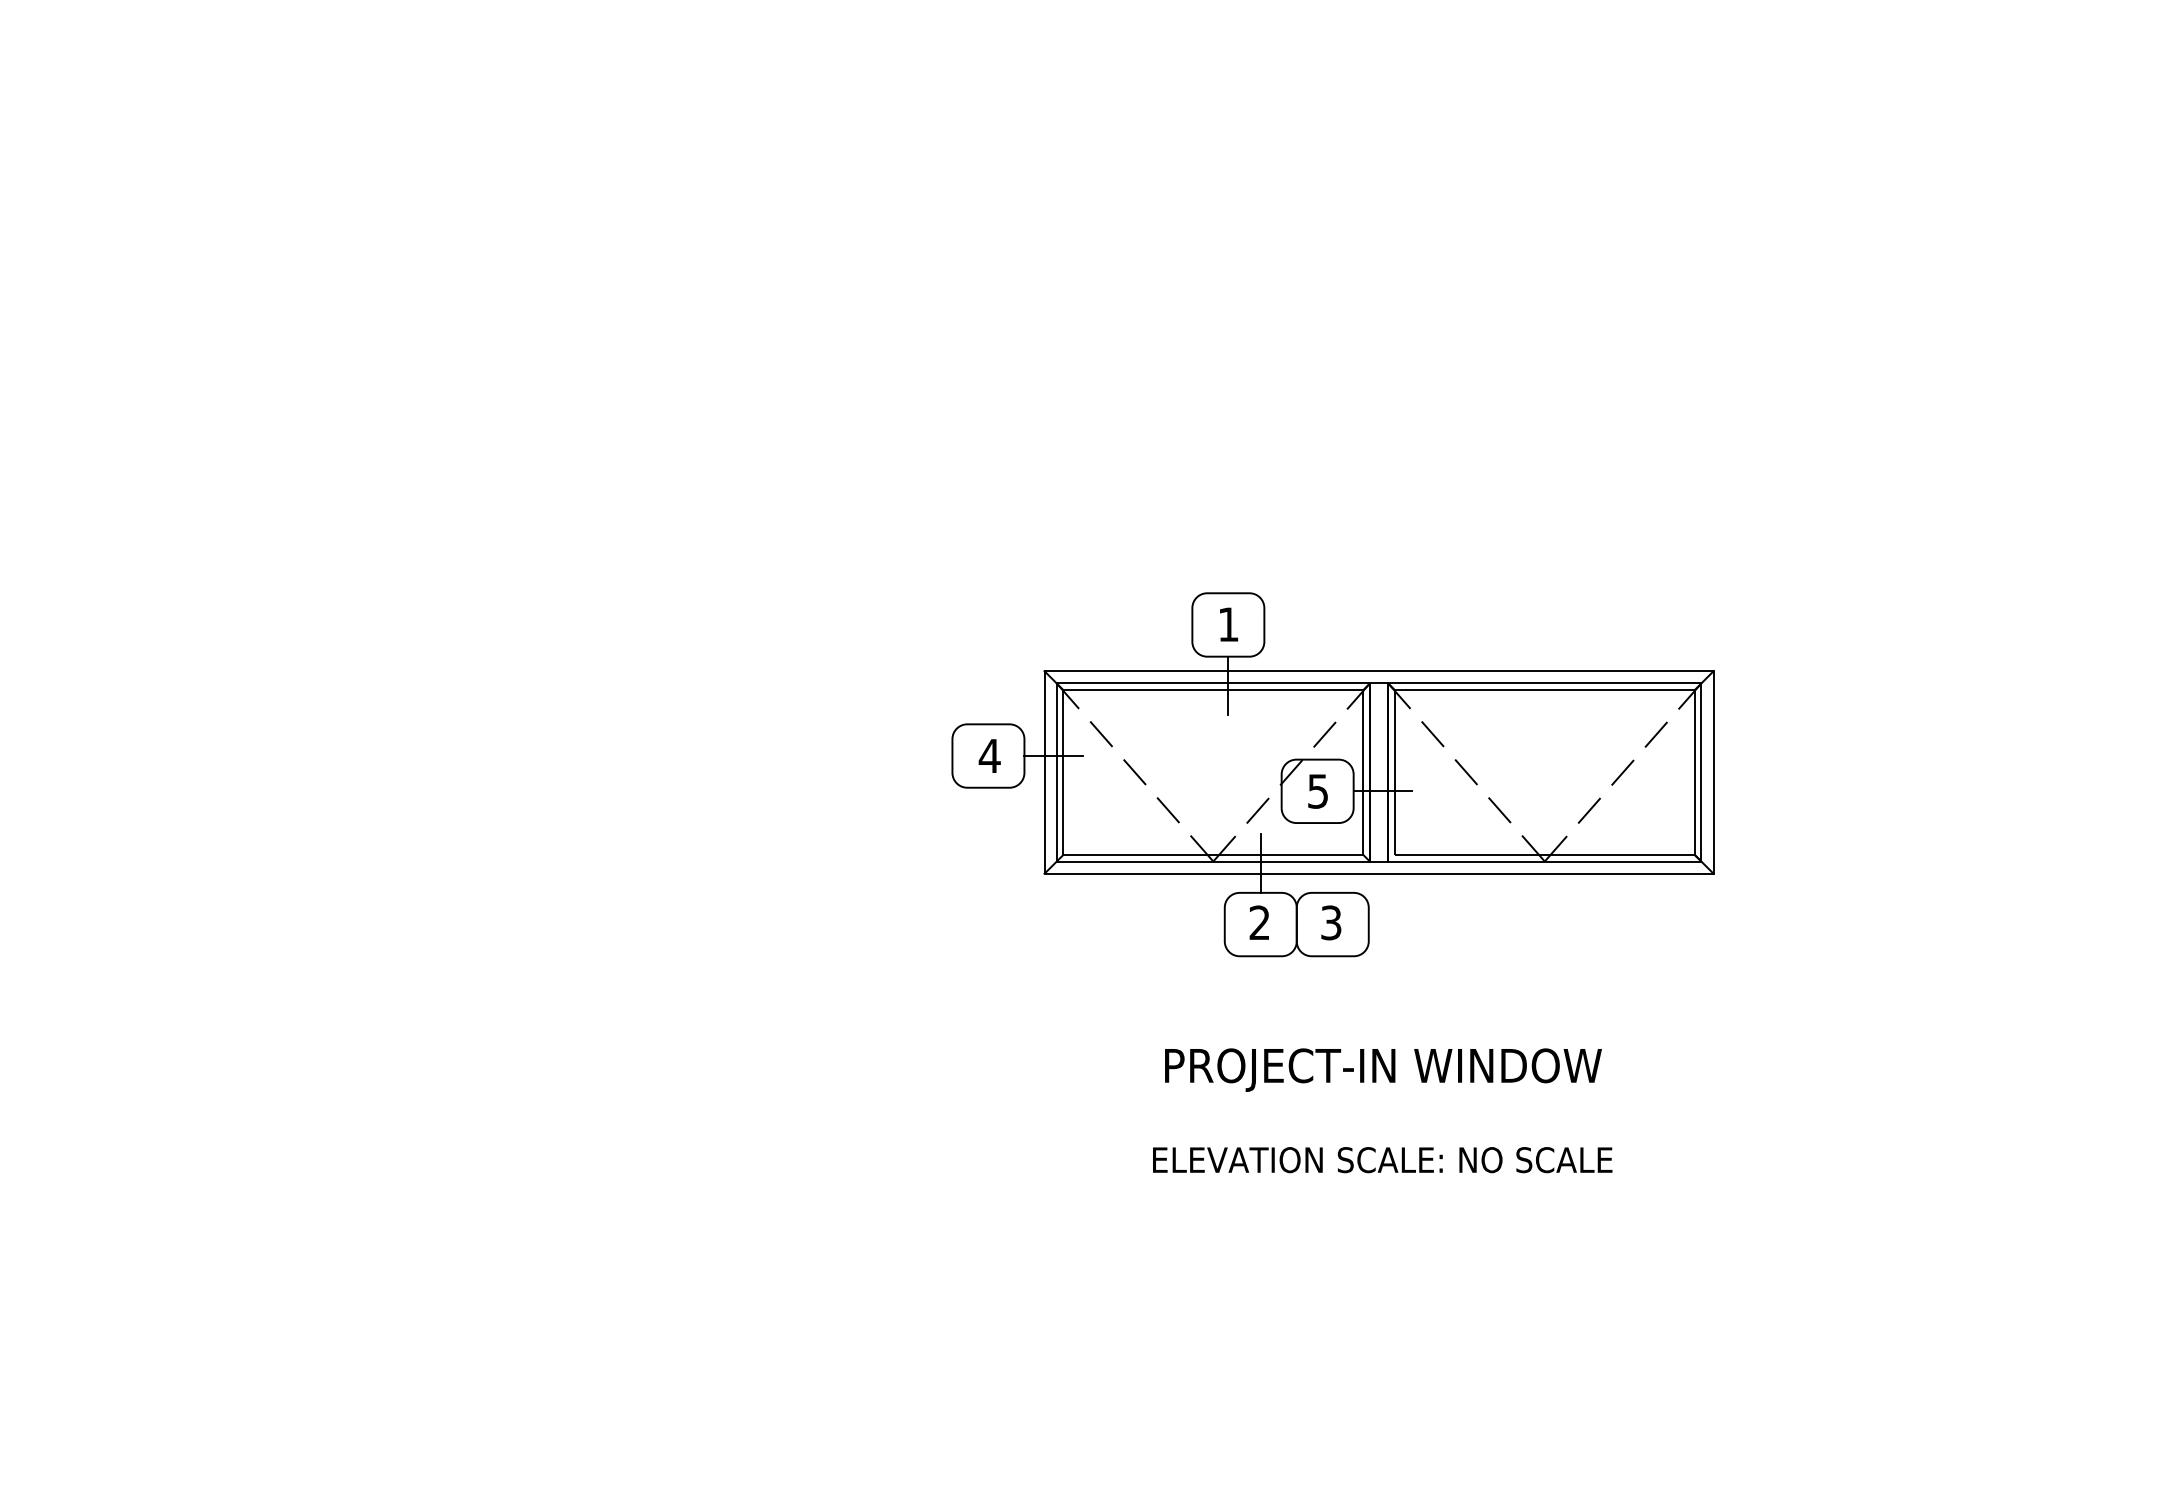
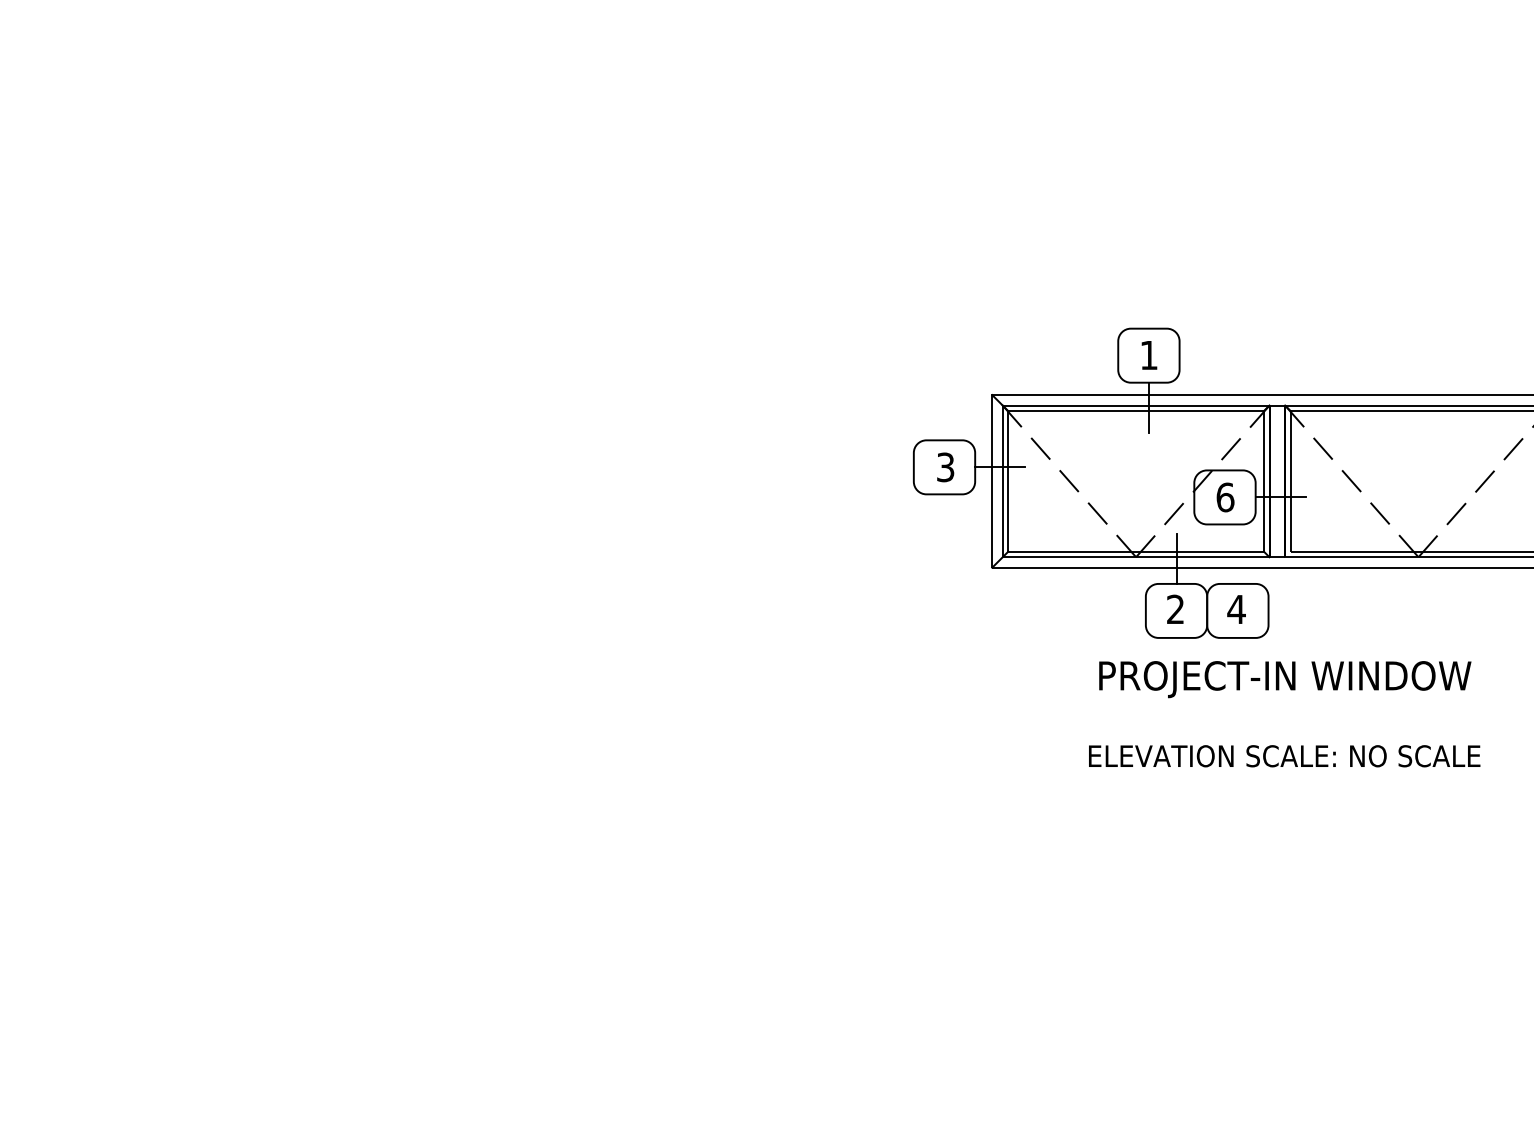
text: (989, 755) -> (945, 466), 4 -> 3
text: (1318, 791) -> (1225, 497), 5 -> 6
text: (1331, 922) -> (1236, 609), 3 -> 4
text: (1382, 1110) -> (1284, 713), moved

